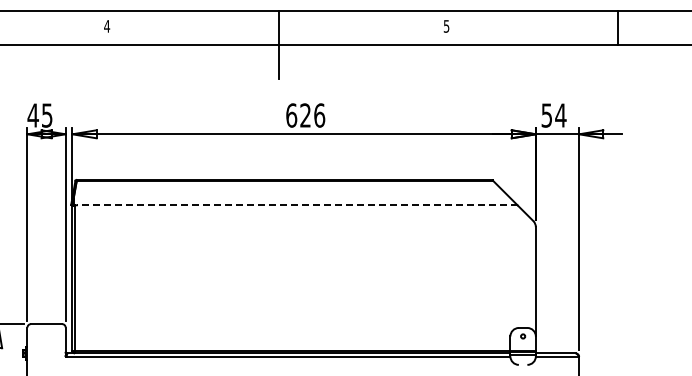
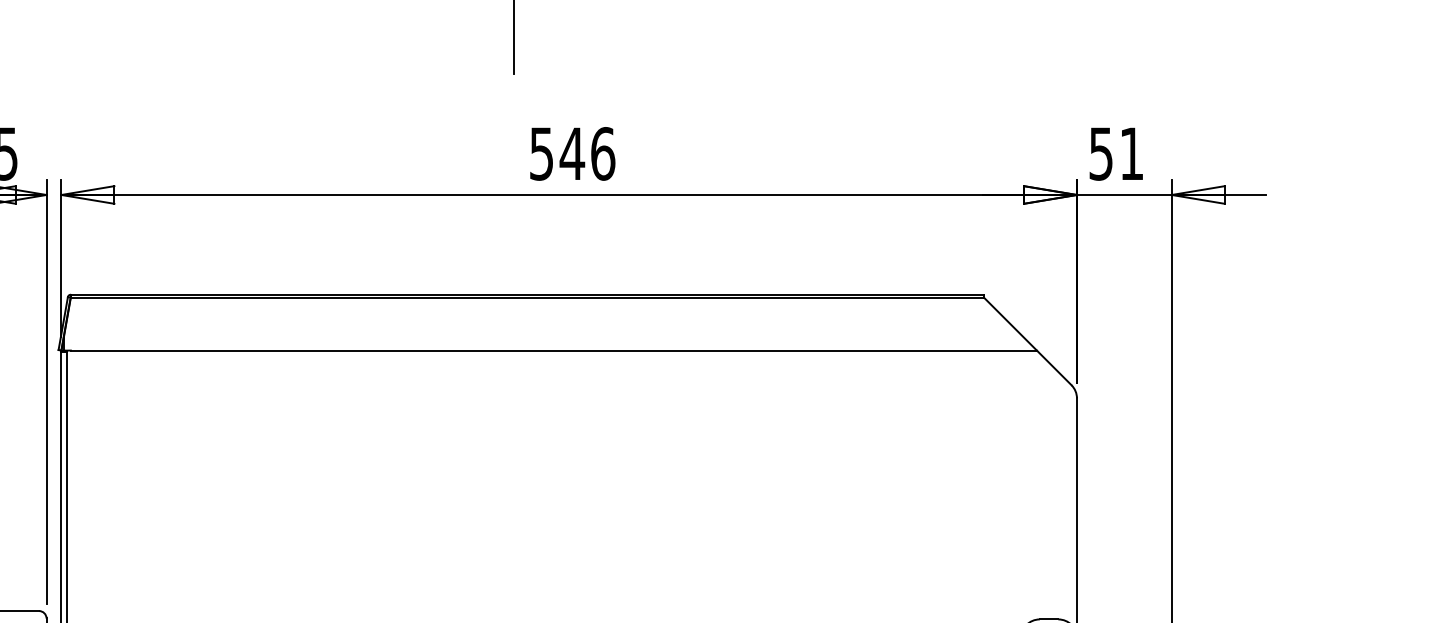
text: (298, 115) -> (556, 153), 626 -> 546
text: (560, 115) -> (1130, 153), 54 -> 51
line: (296, 205) -> (552, 351), dashed -> solid

